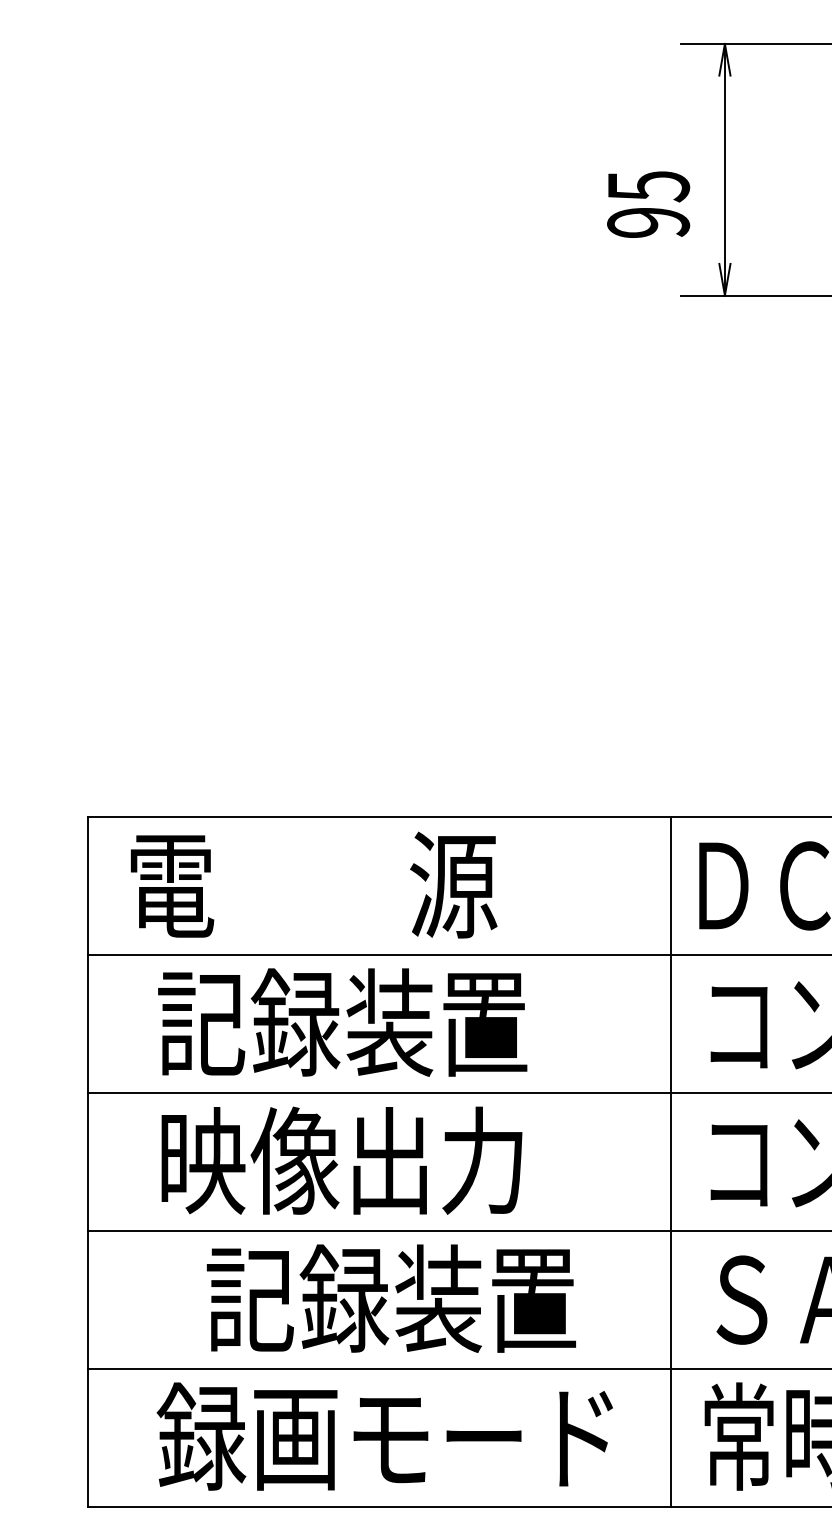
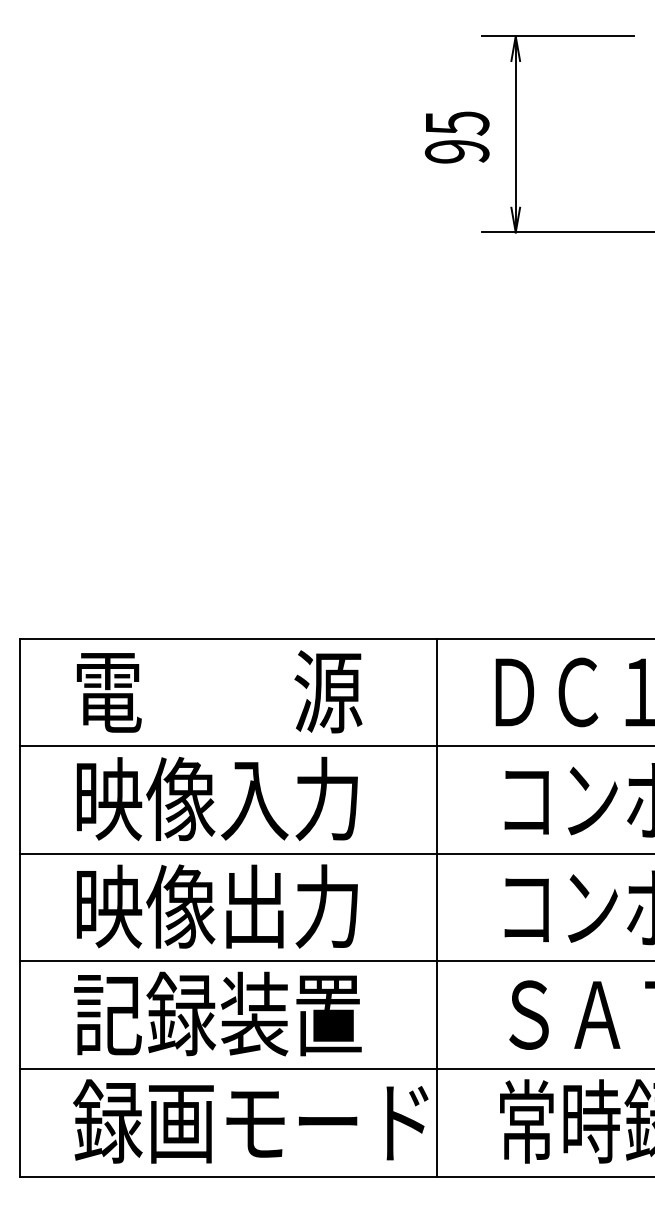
text: (648, 204) -> (457, 137), moved
text: (313, 884) -> (219, 691), moved
text: (342, 1022) -> (217, 798), 記録装置 -> 映像入力
line: (670, 1161) -> (436, 907), moved
text: (390, 1297) -> (217, 1013), moved

